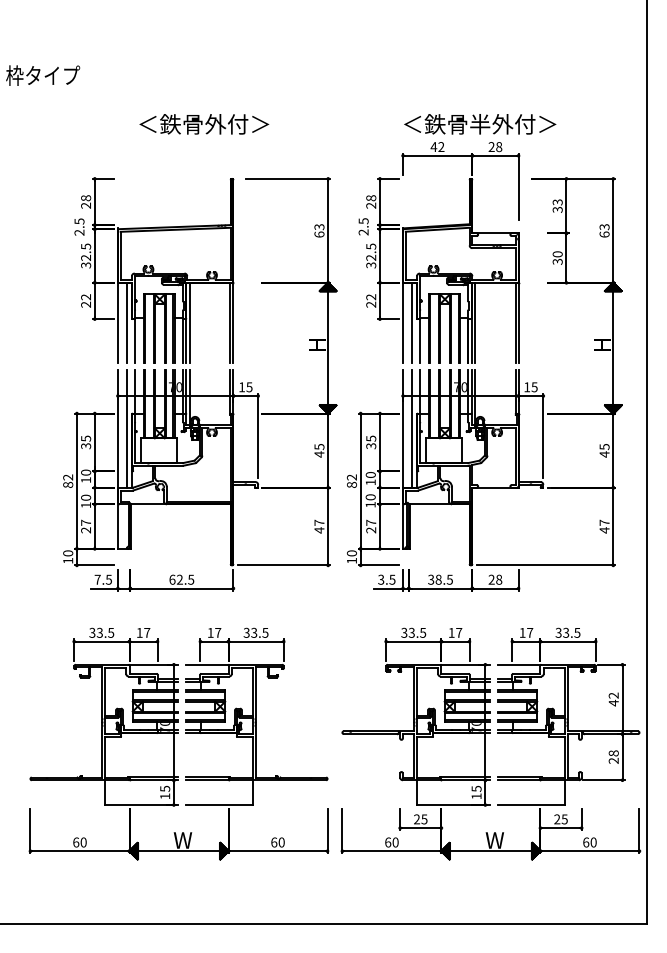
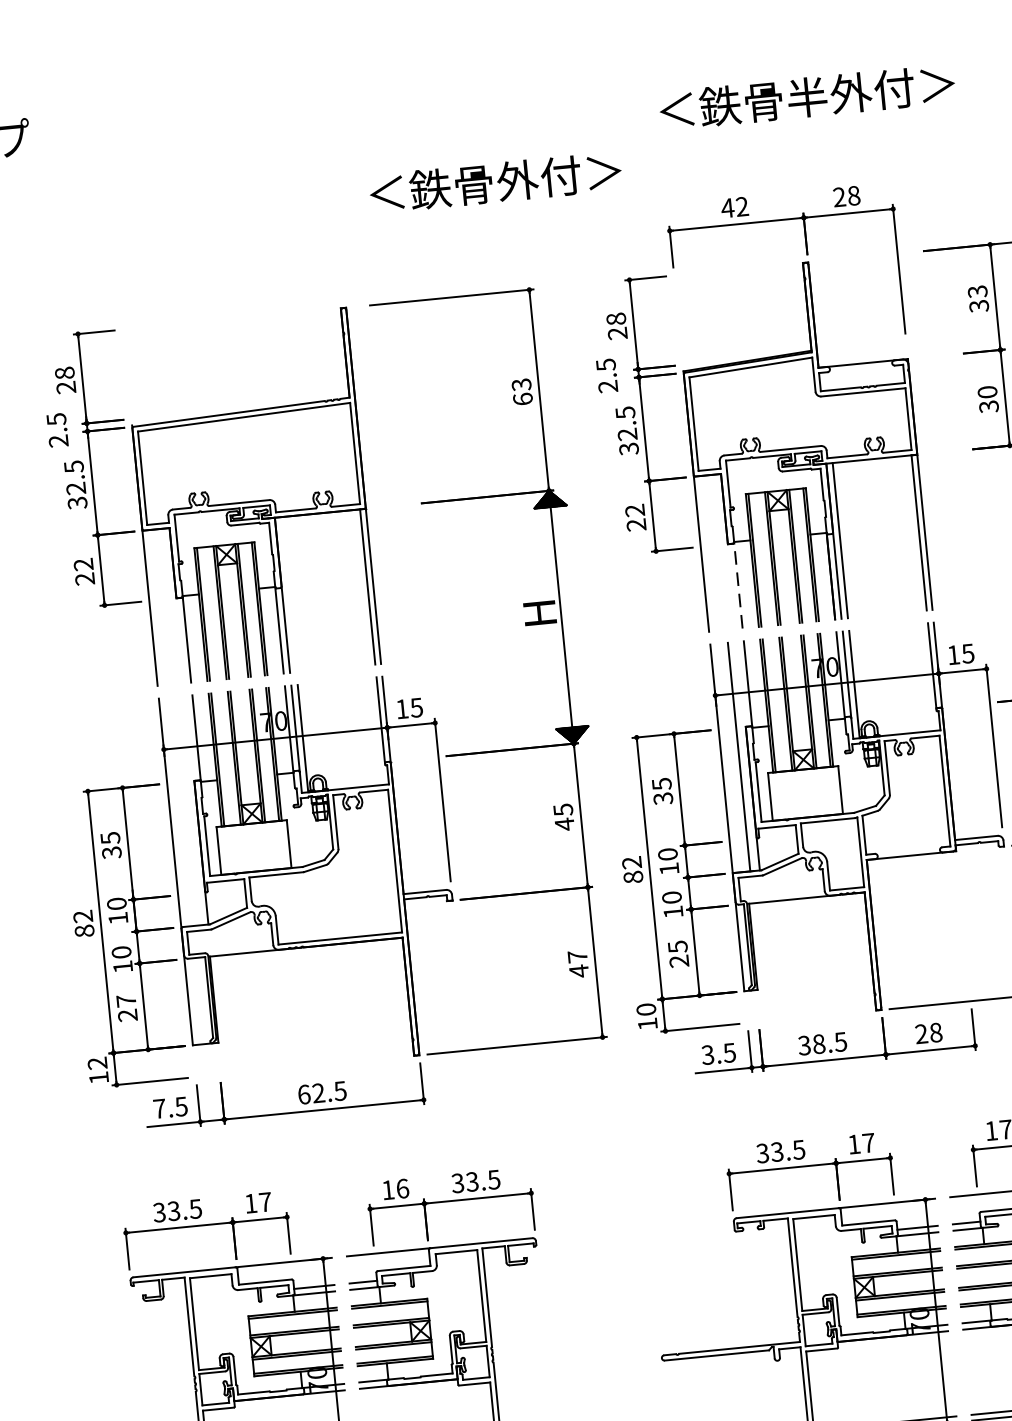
text: (204, 124) -> (496, 183), moved
text: (480, 124) -> (807, 97), moved
line: (127, 322) -> (168, 605), removed
line: (189, 322) -> (288, 593), removed
line: (412, 322) -> (719, 551), removed
line: (420, 341) -> (738, 586), solid -> dashed
line: (127, 428) -> (188, 810), removed
text: (371, 522) -> (678, 946), 27 -> 25
text: (68, 553) -> (98, 1063), 10 -> 12
text: (218, 632) -> (403, 1187), 17 -> 16

